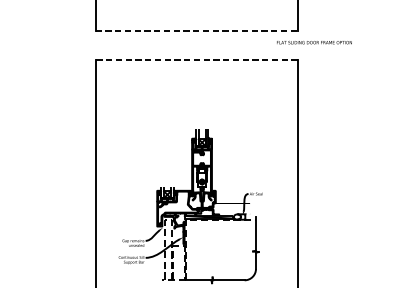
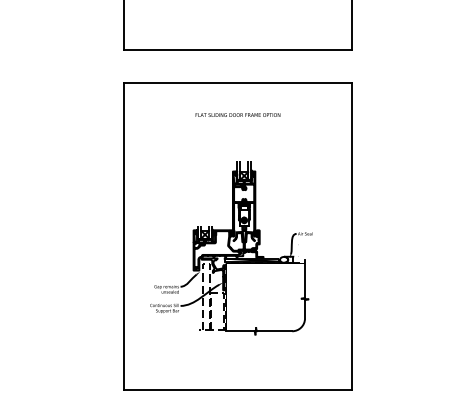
line: (197, 31) -> (238, 50), dashed -> solid
text: (314, 42) -> (237, 114), moved
line: (197, 59) -> (238, 82), dashed -> solid

